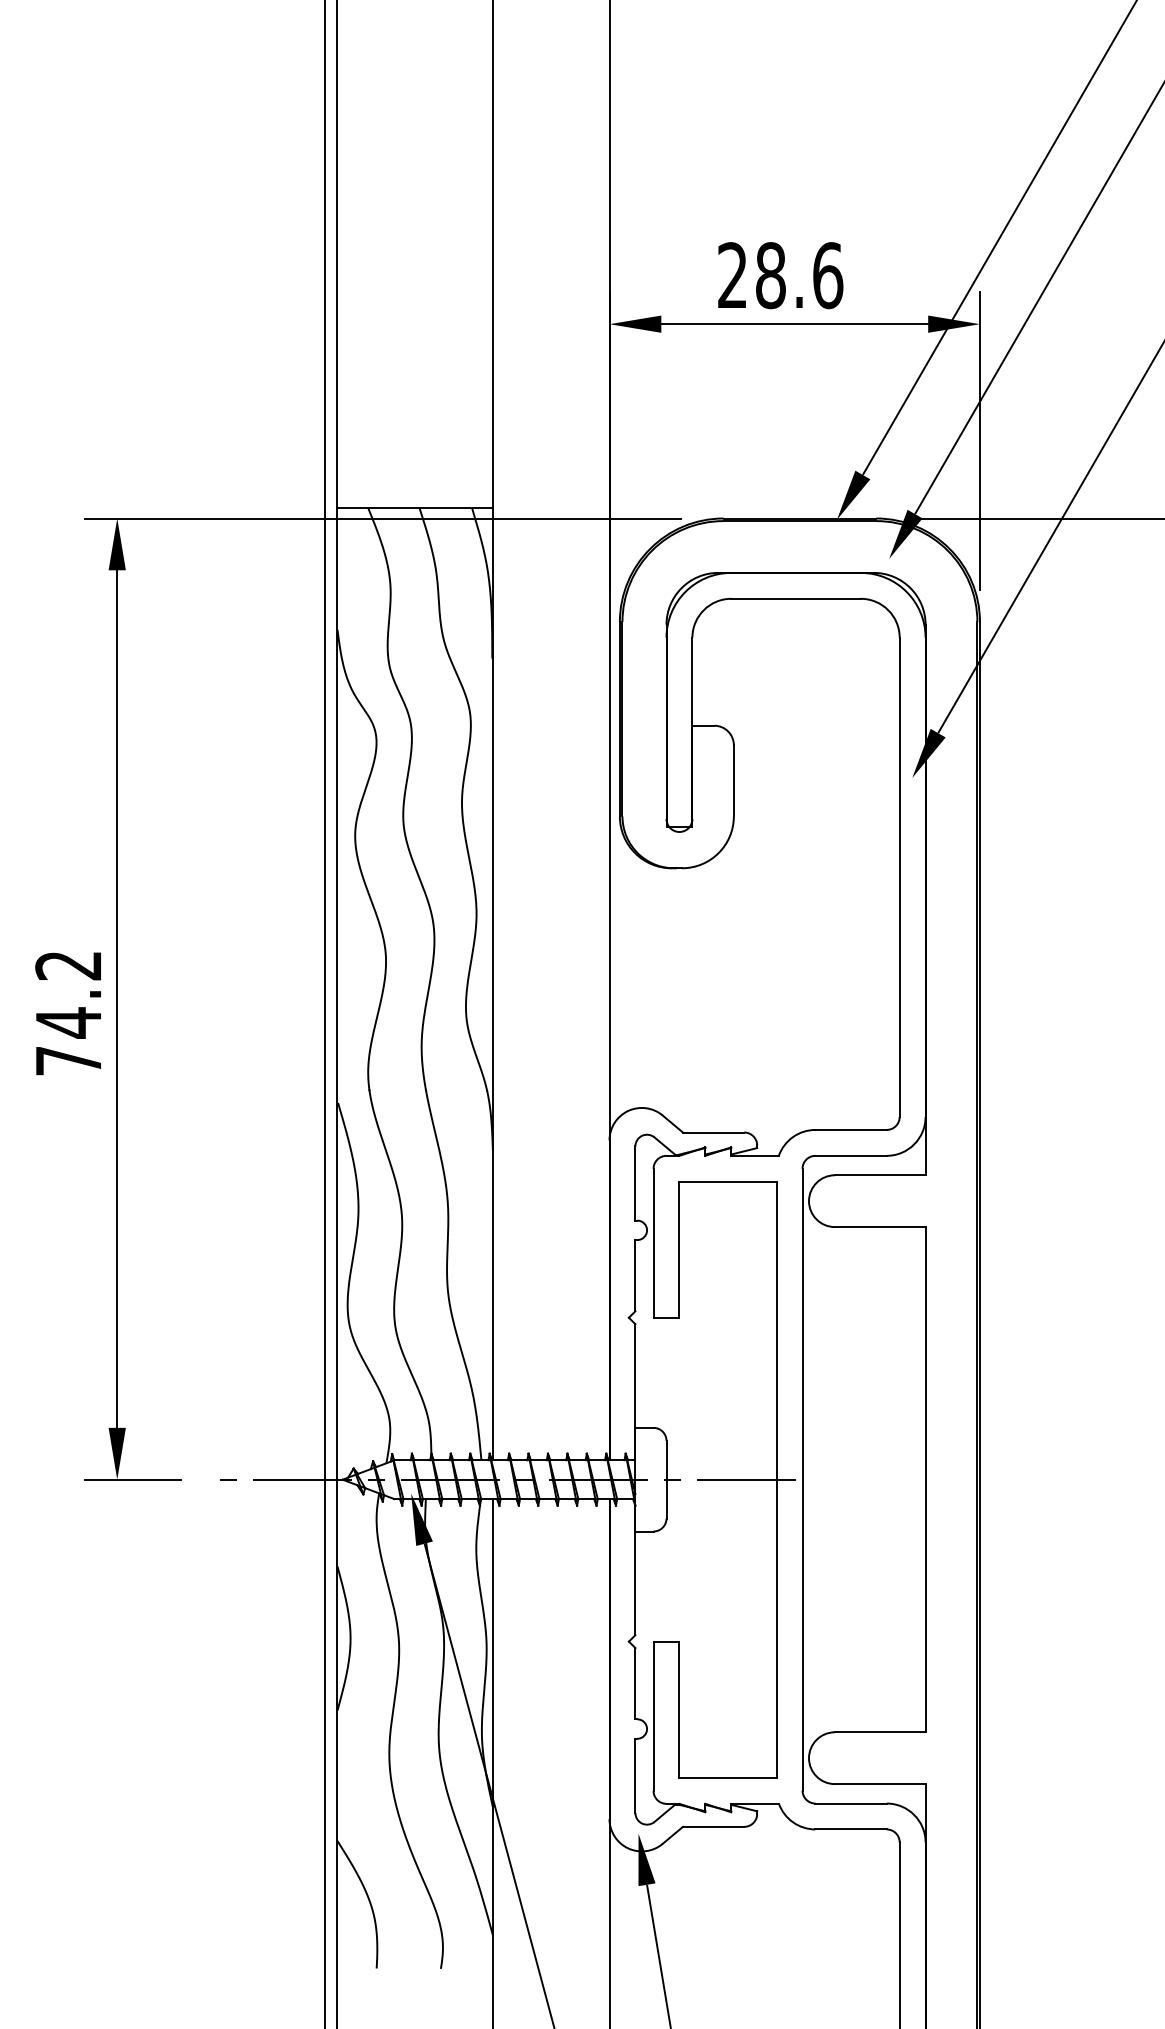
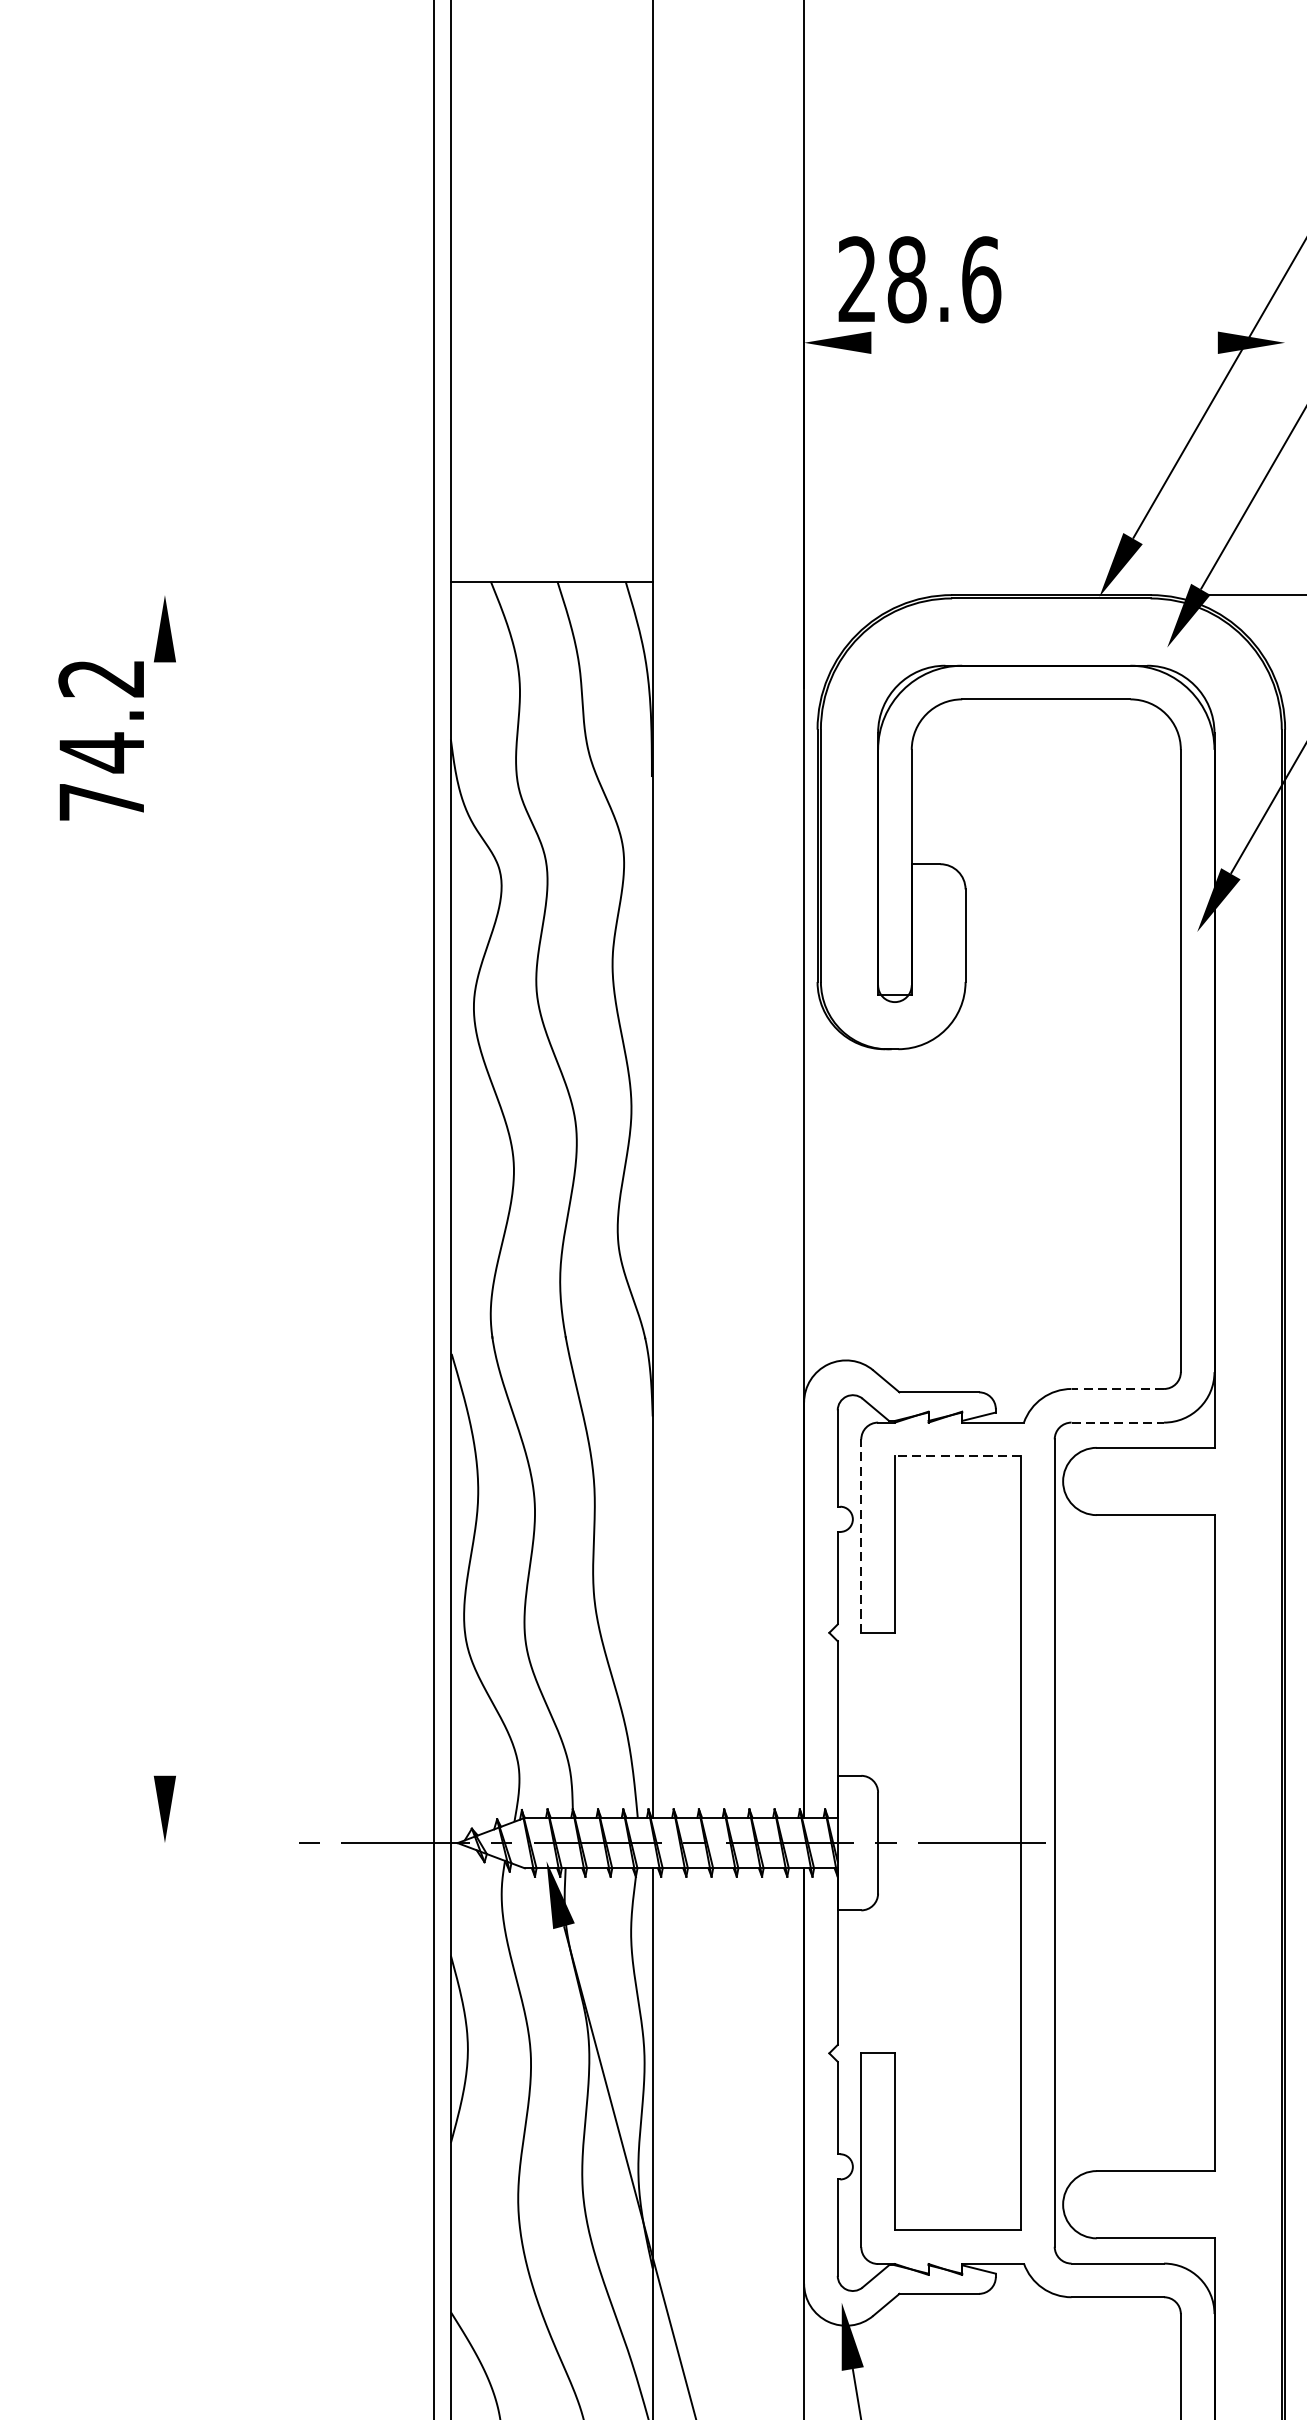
text: (780, 275) -> (919, 279), moved
line: (794, 324) -> (1044, 343), removed
line: (979, 440) -> (1284, 493), removed
line: (382, 518) -> (509, 595), removed
line: (117, 998) -> (165, 1218), removed
text: (67, 1013) -> (100, 740), moved
line: (851, 1129) -> (1118, 1388), solid -> dashed
line: (851, 1155) -> (1118, 1422), solid -> dashed
line: (728, 1181) -> (958, 1455), solid -> dashed
line: (653, 1242) -> (861, 1535), solid -> dashed
line: (132, 1479) -> (184, 1842), removed

